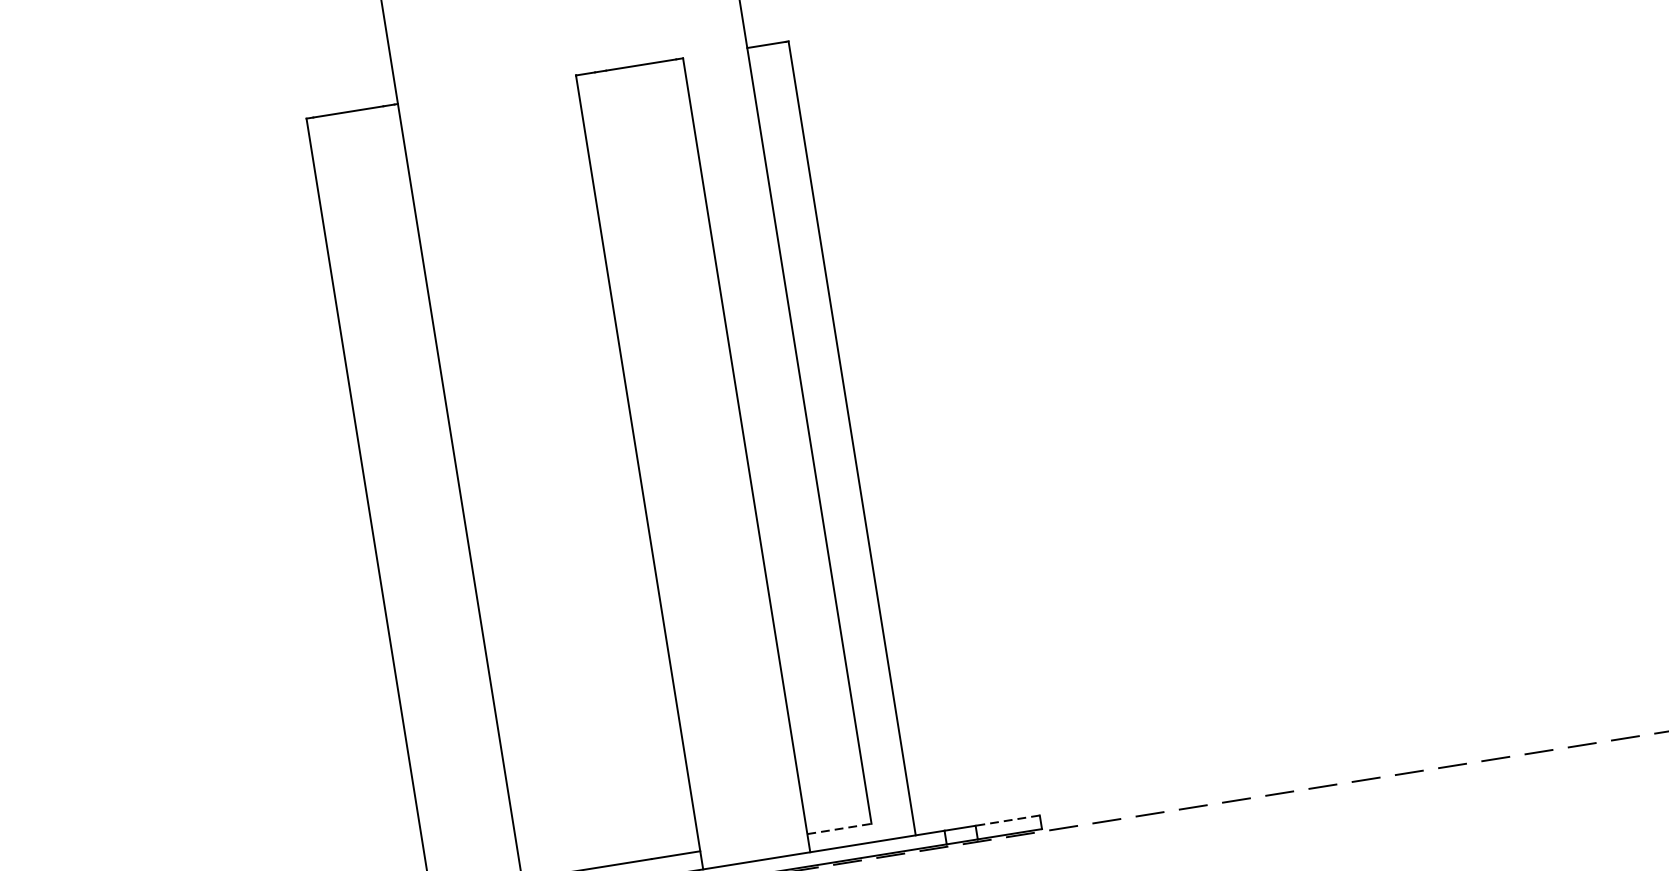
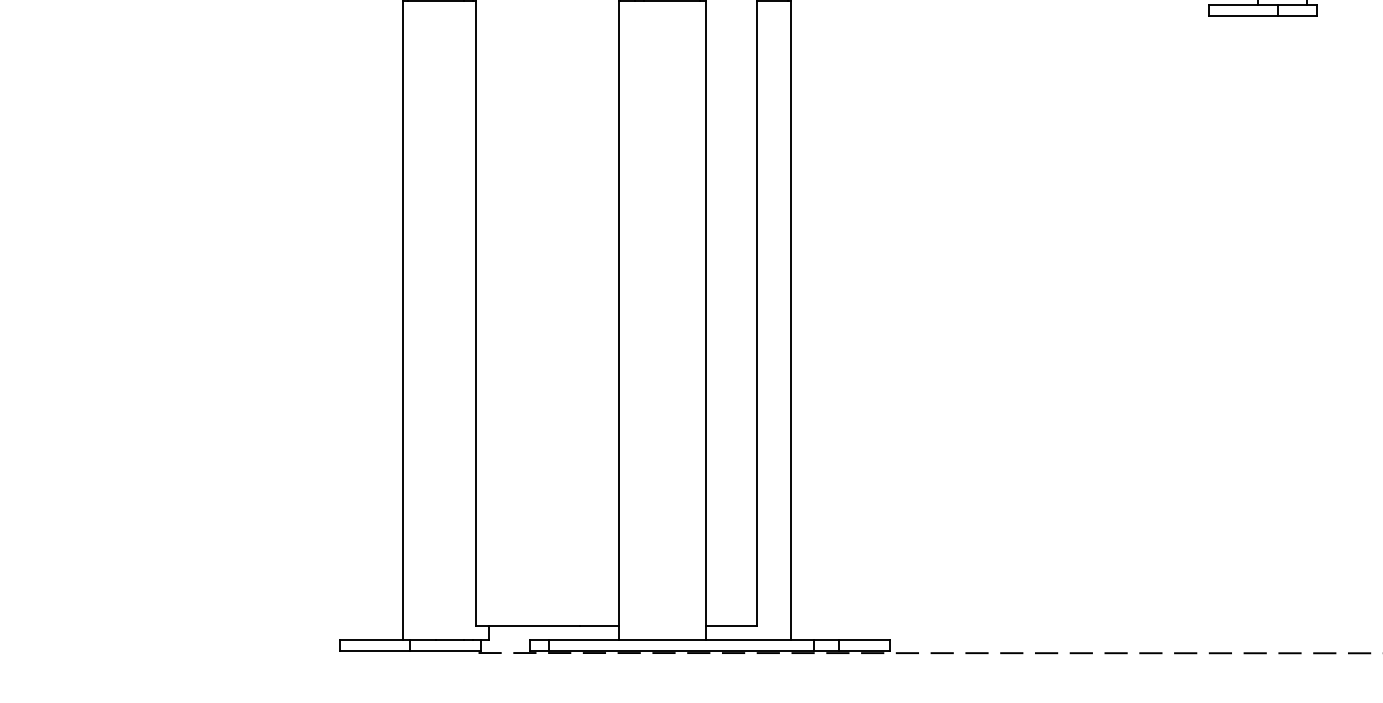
line: (1007, 820) -> (864, 640), dashed -> solid
line: (839, 828) -> (731, 625), dashed -> solid

